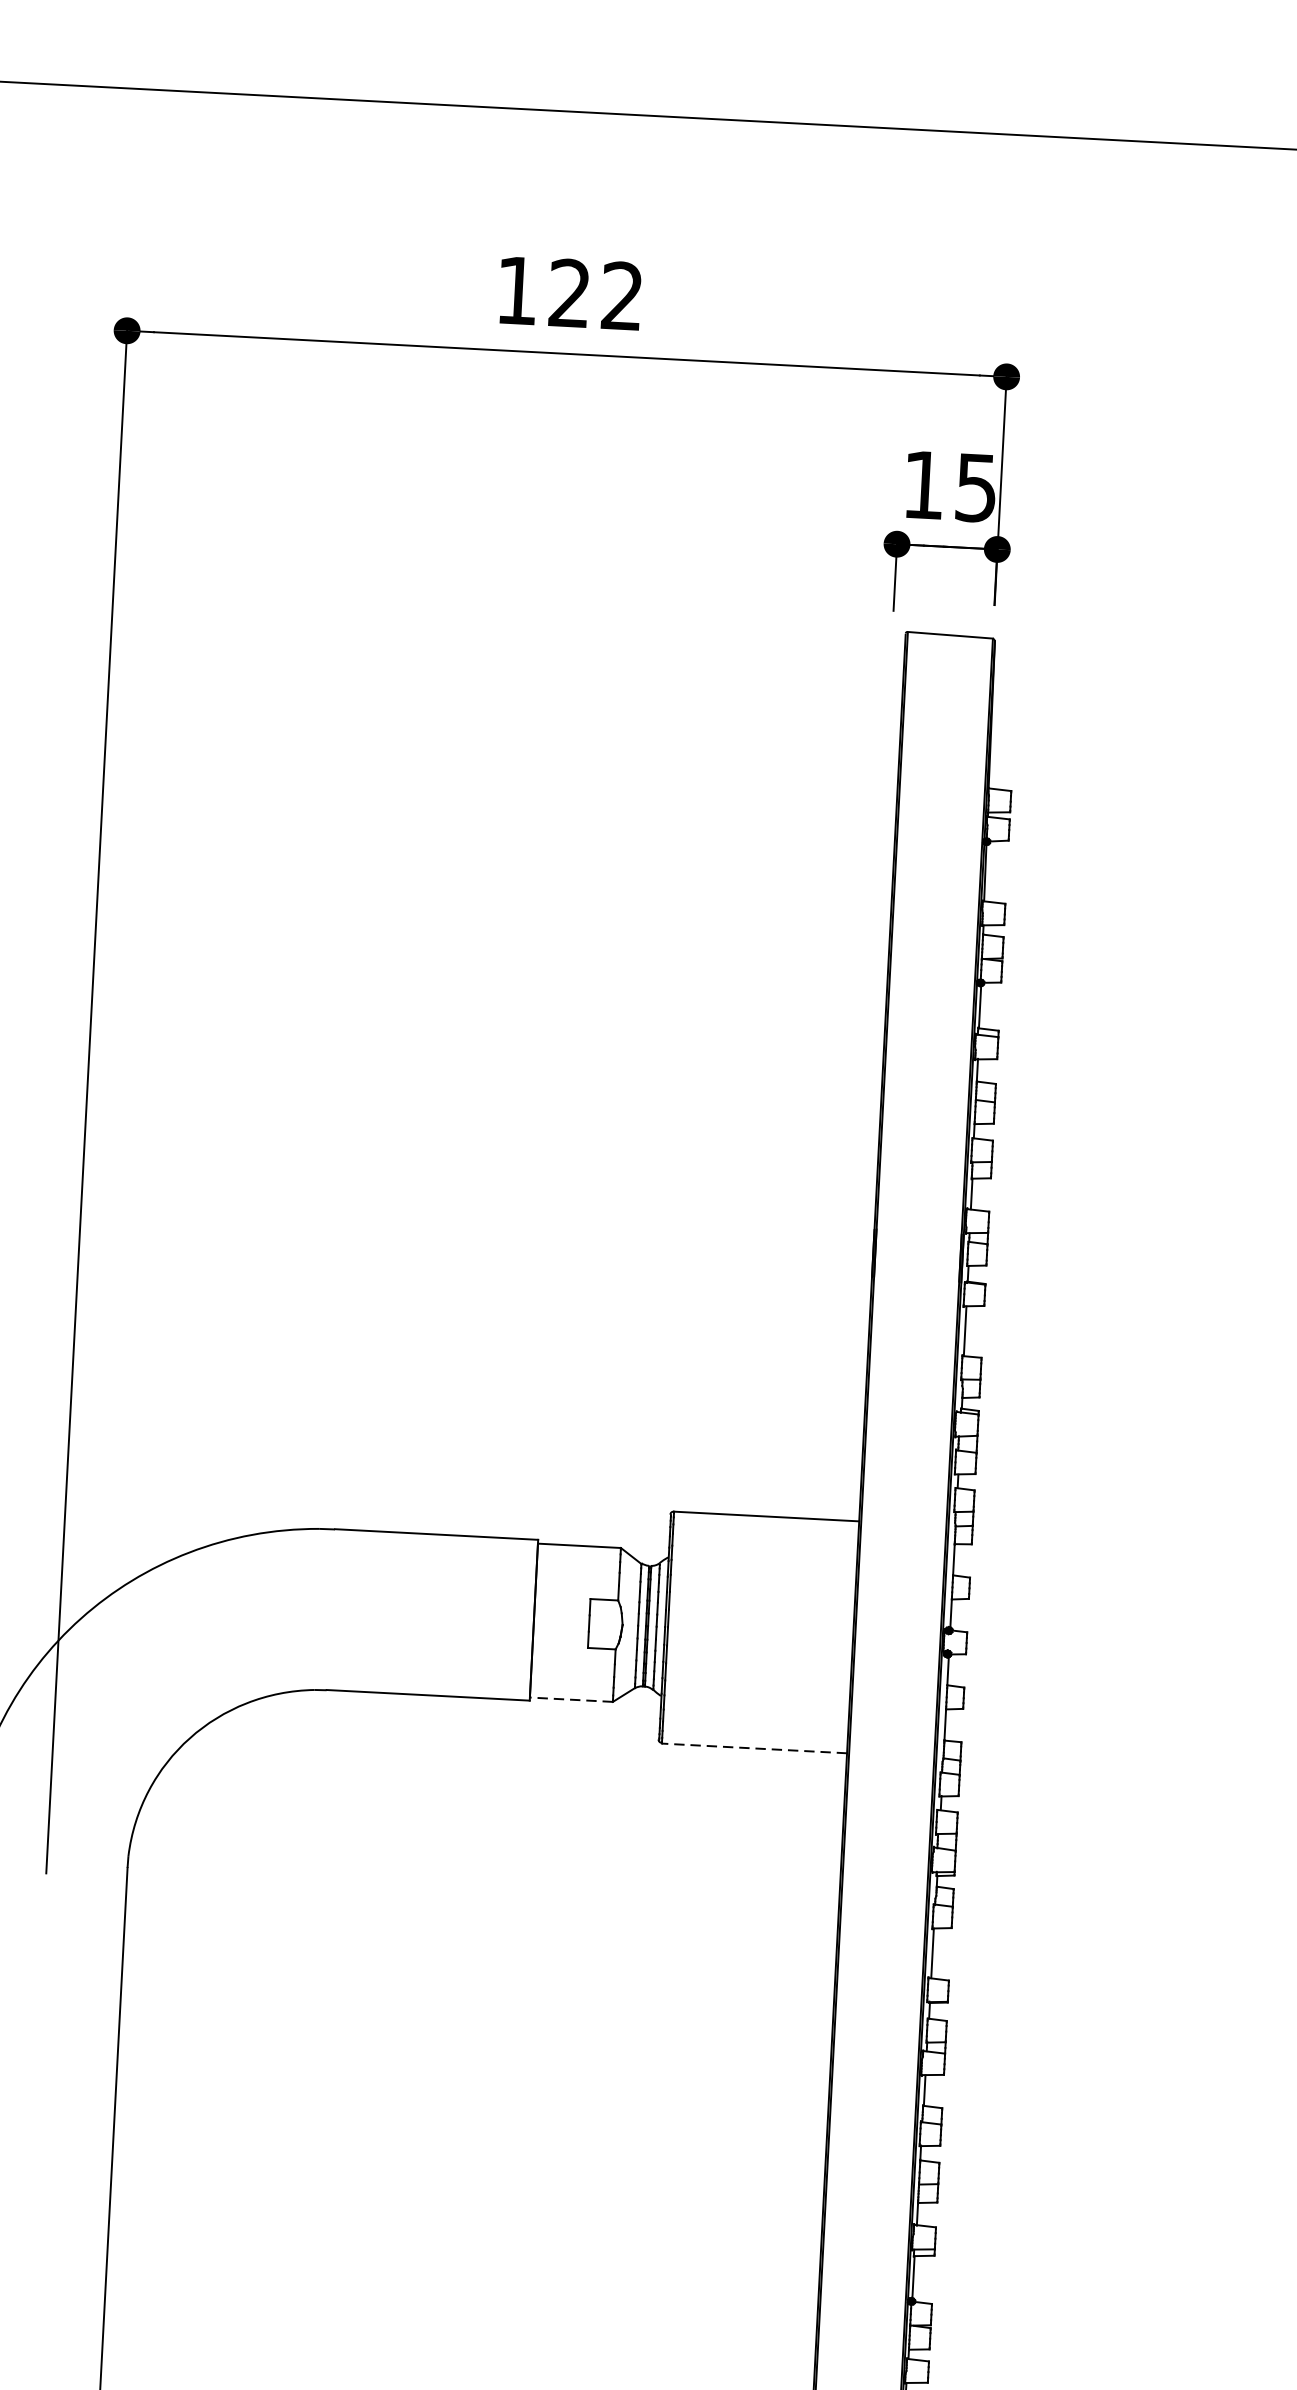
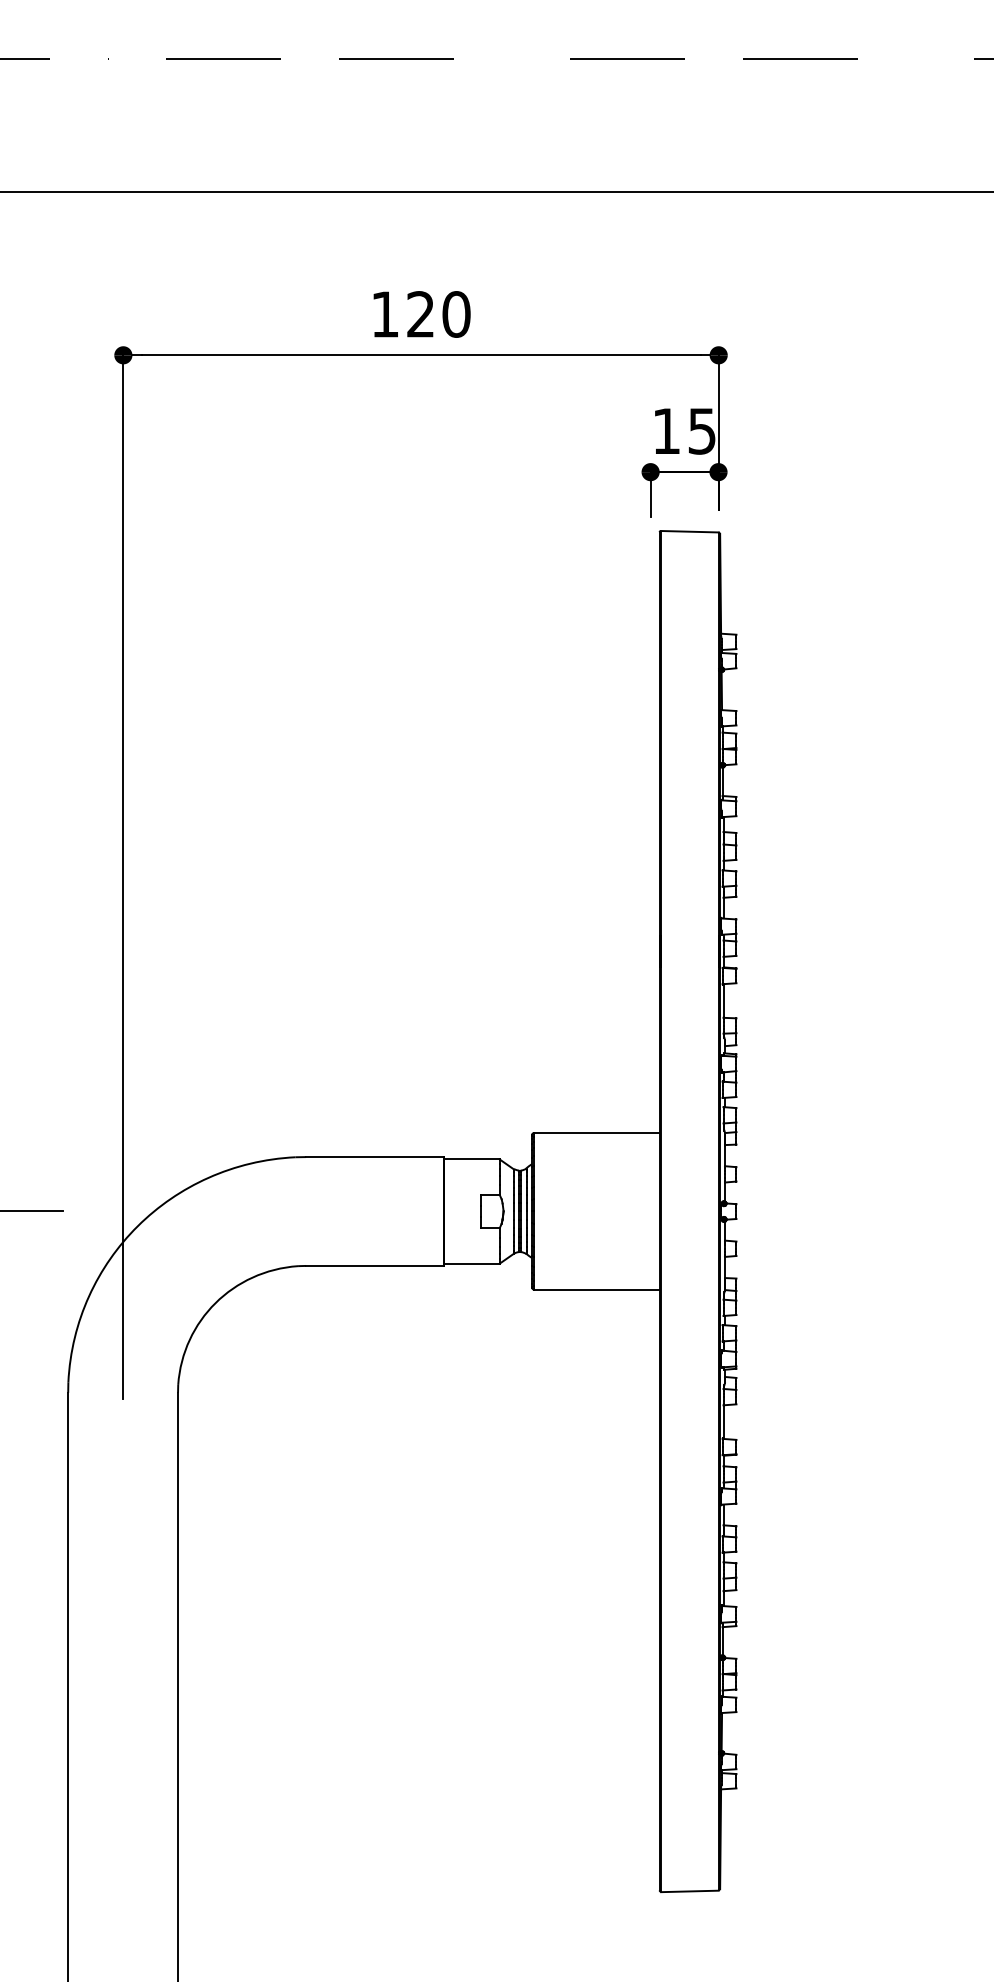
text: (622, 296) -> (456, 314), 122 -> 120
line: (571, 1699) -> (471, 1263), dashed -> solid
line: (755, 1749) -> (597, 1290), dashed -> solid

